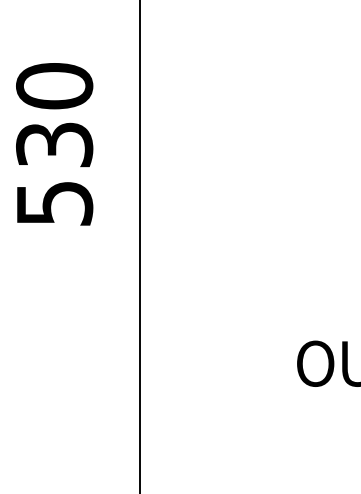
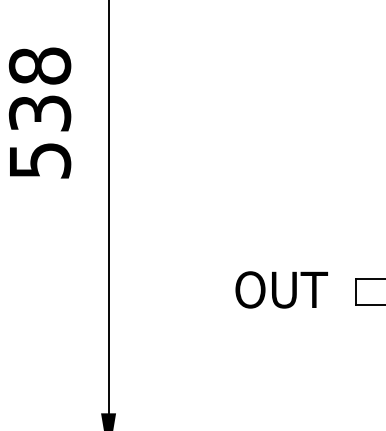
text: (53, 85) -> (39, 65), 530 -> 538

